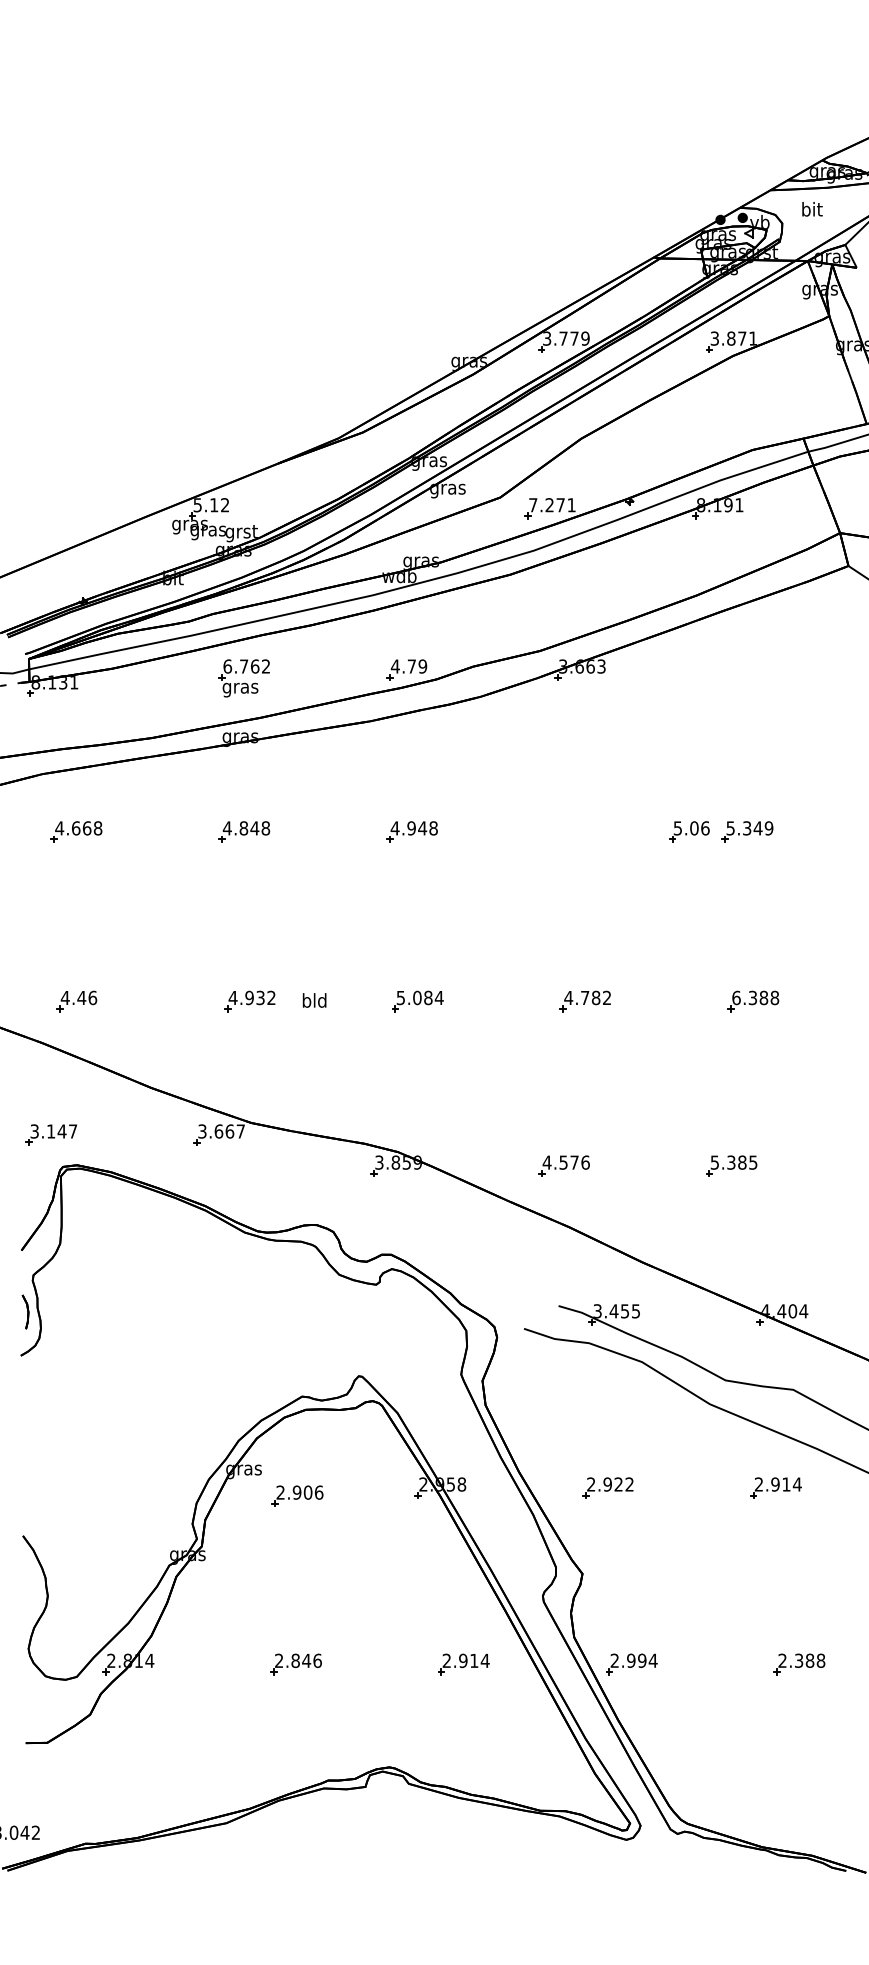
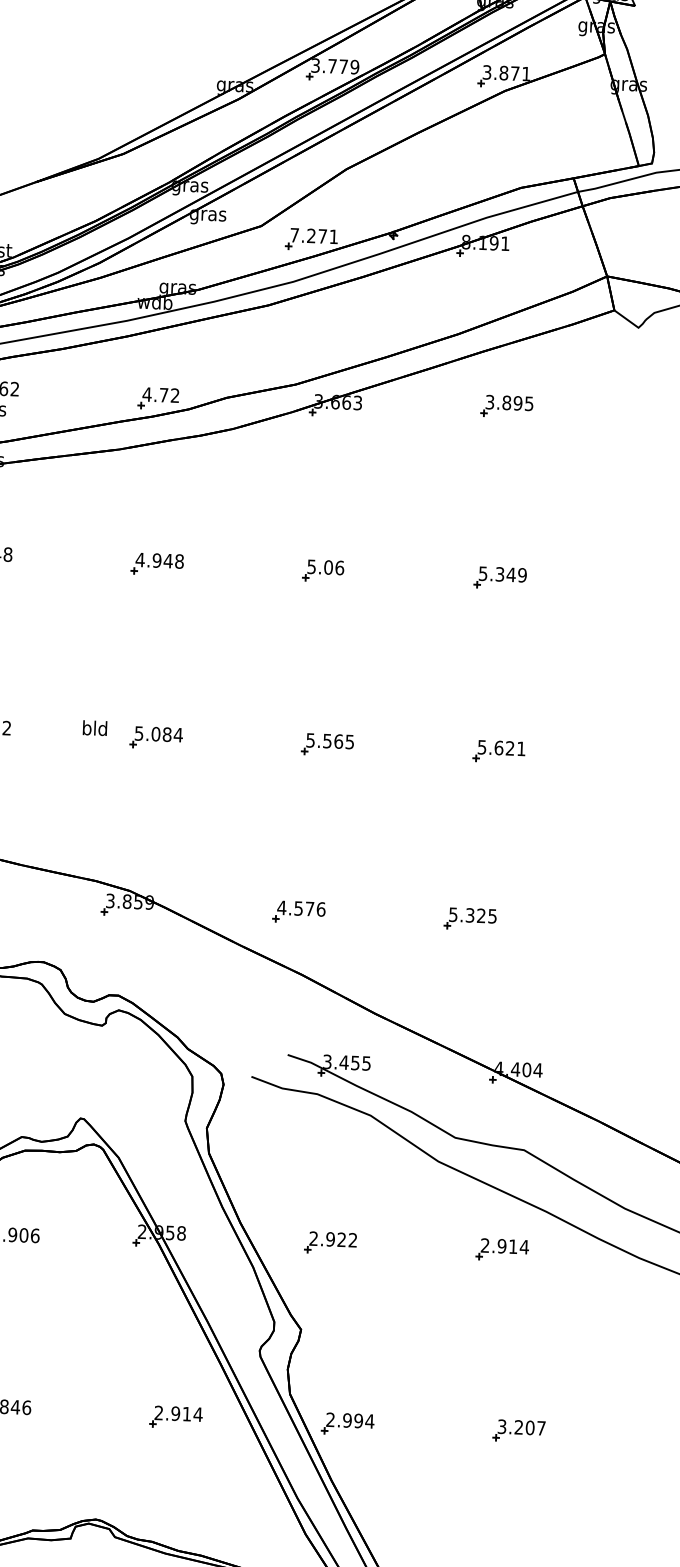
part: (746, 663) -> (506, 405), added
text: (422, 666) -> (174, 395), 4.79 -> 4.72
part: (689, 831) -> (323, 570), moved
text: (587, 997) -> (329, 740), 4.782 -> 5.565
text: (755, 997) -> (501, 747), 6.388 -> 5.621
text: (314, 1000) -> (94, 728), moved
text: (742, 1162) -> (481, 915), 5.385 -> 5.325
text: (801, 1660) -> (521, 1427), 2.388 -> 3.207

